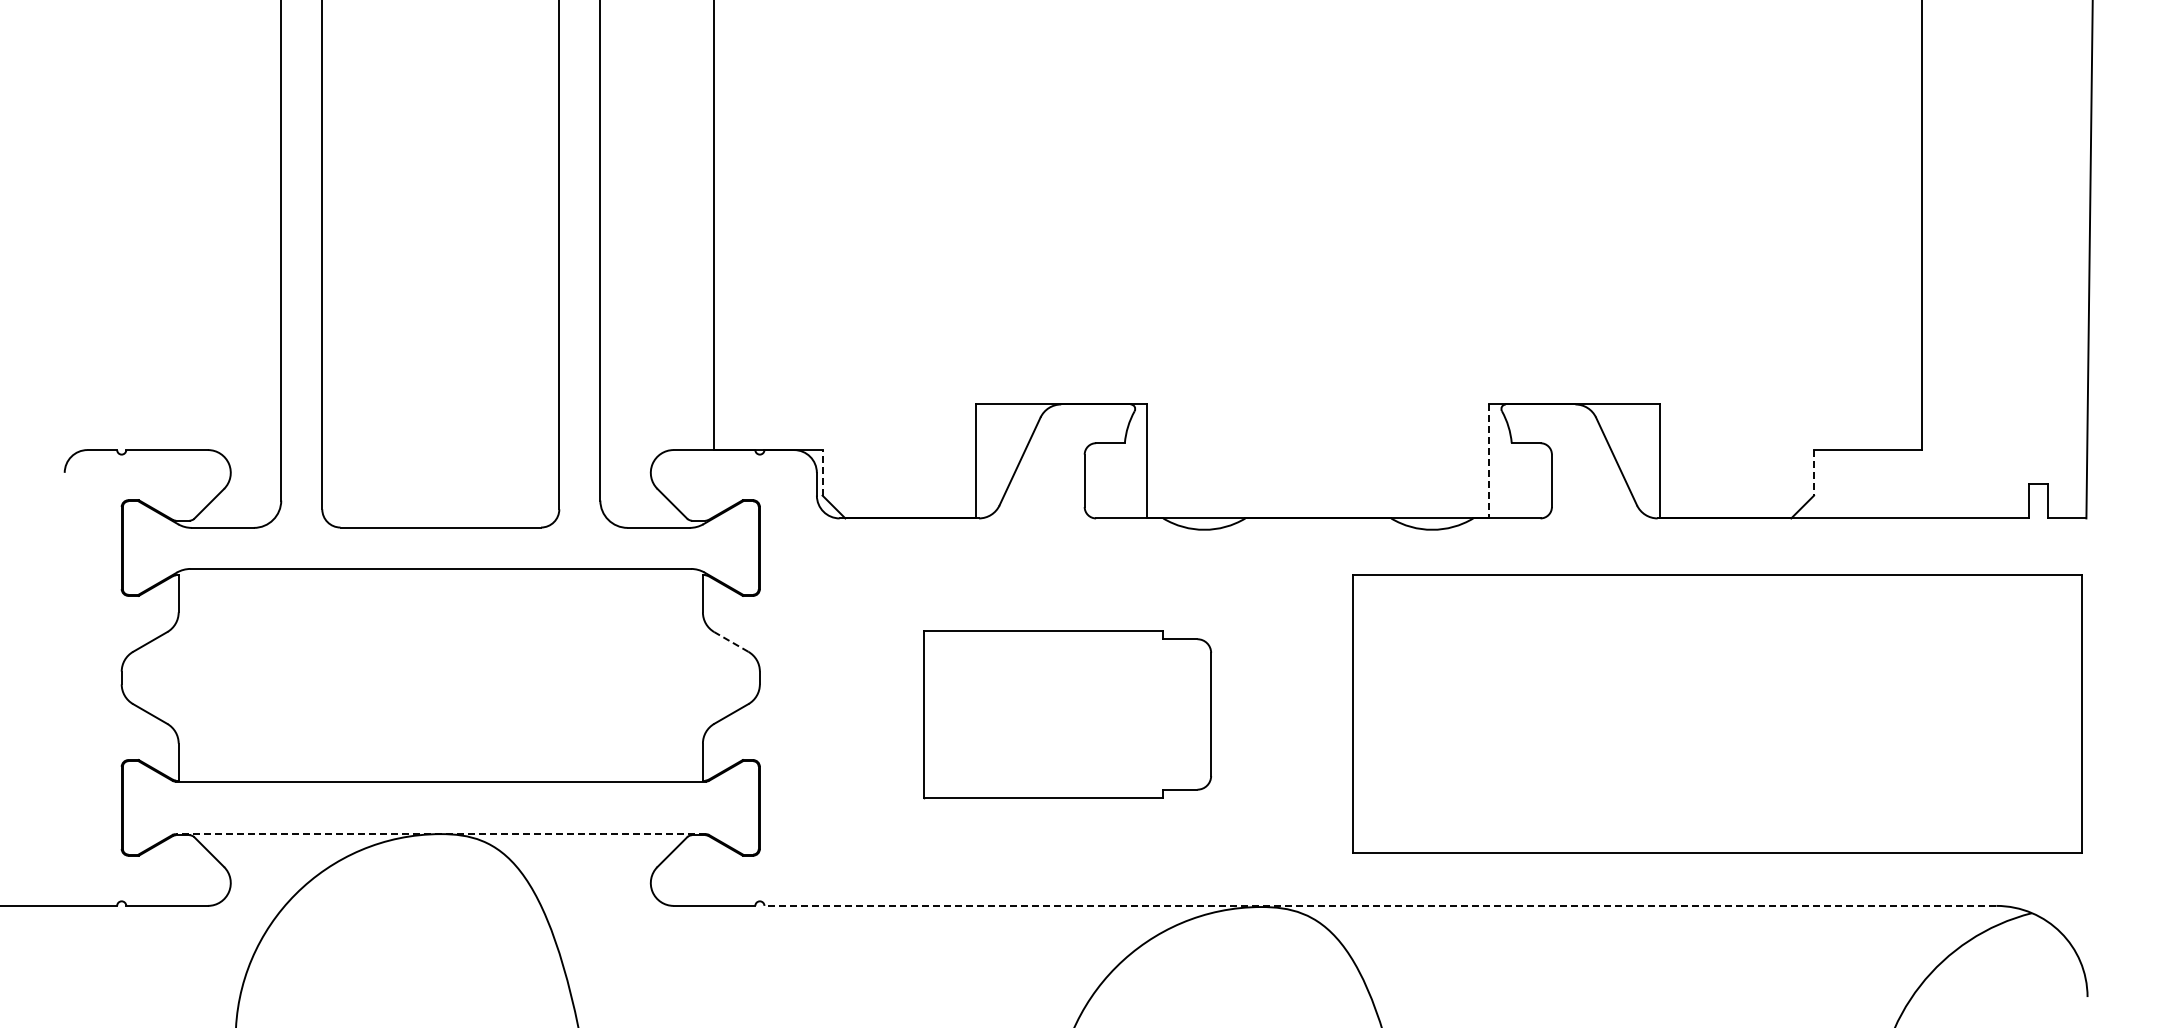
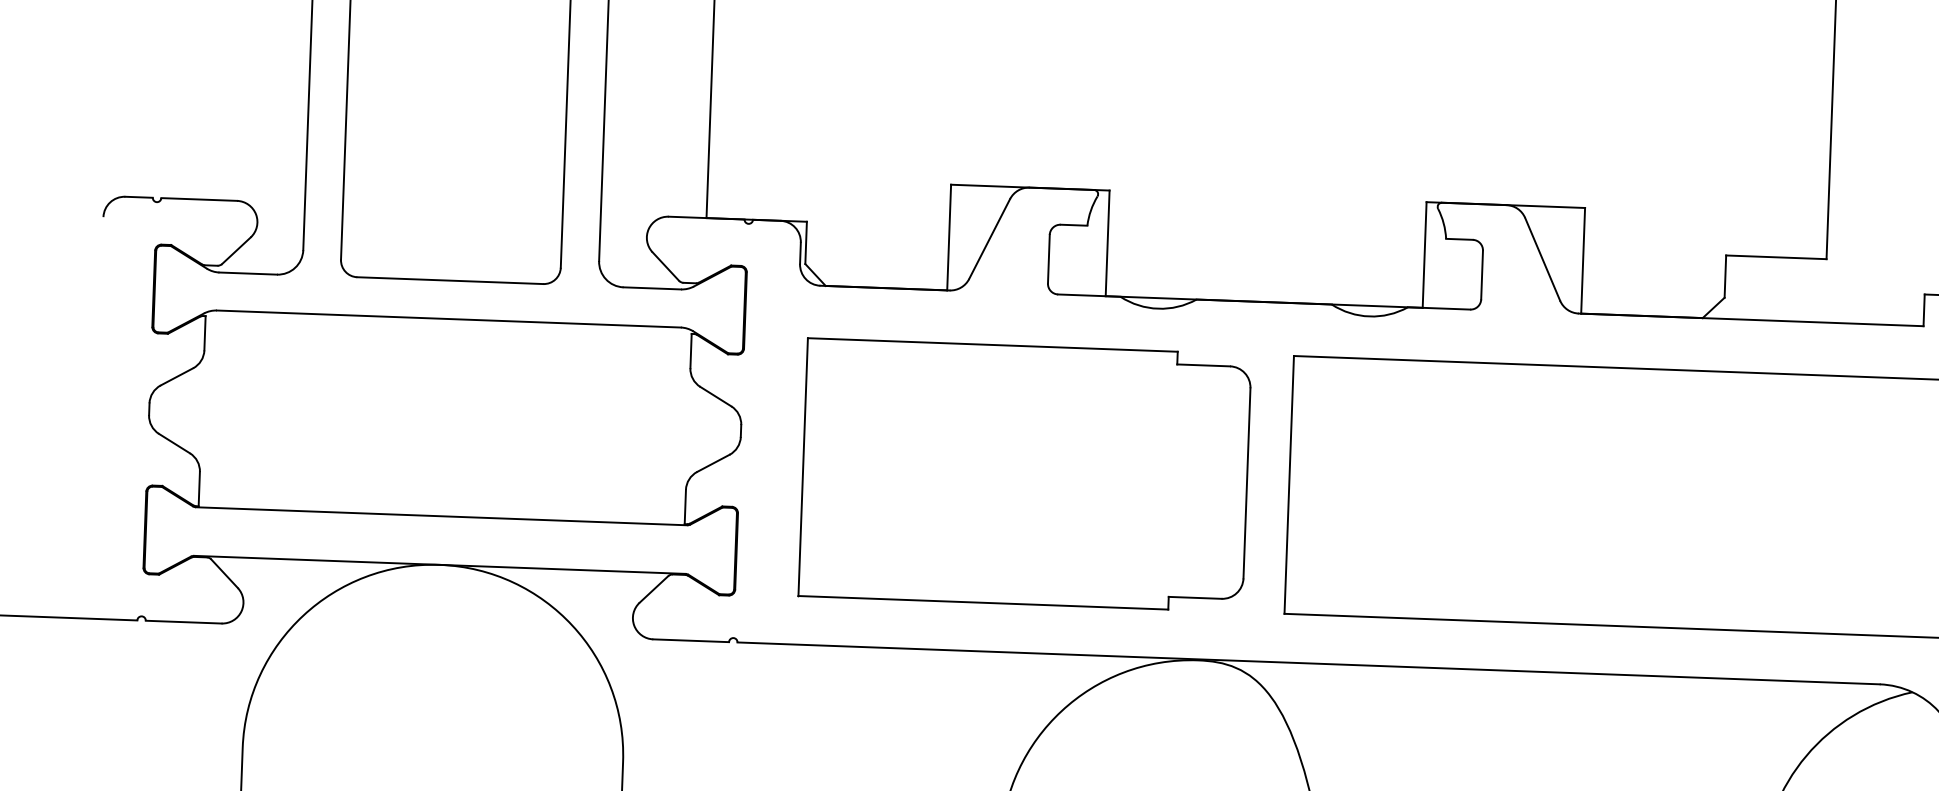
line: (1489, 461) -> (1424, 255), dashed -> solid
line: (822, 472) -> (806, 242), dashed -> solid
line: (1814, 472) -> (1725, 276), dashed -> solid
line: (731, 641) -> (715, 396), dashed -> solid
part: (1067, 714) -> (1024, 475), size x1.67
line: (440, 834) -> (439, 565), dashed -> solid
line: (1380, 905) -> (1308, 663), dashed -> solid

